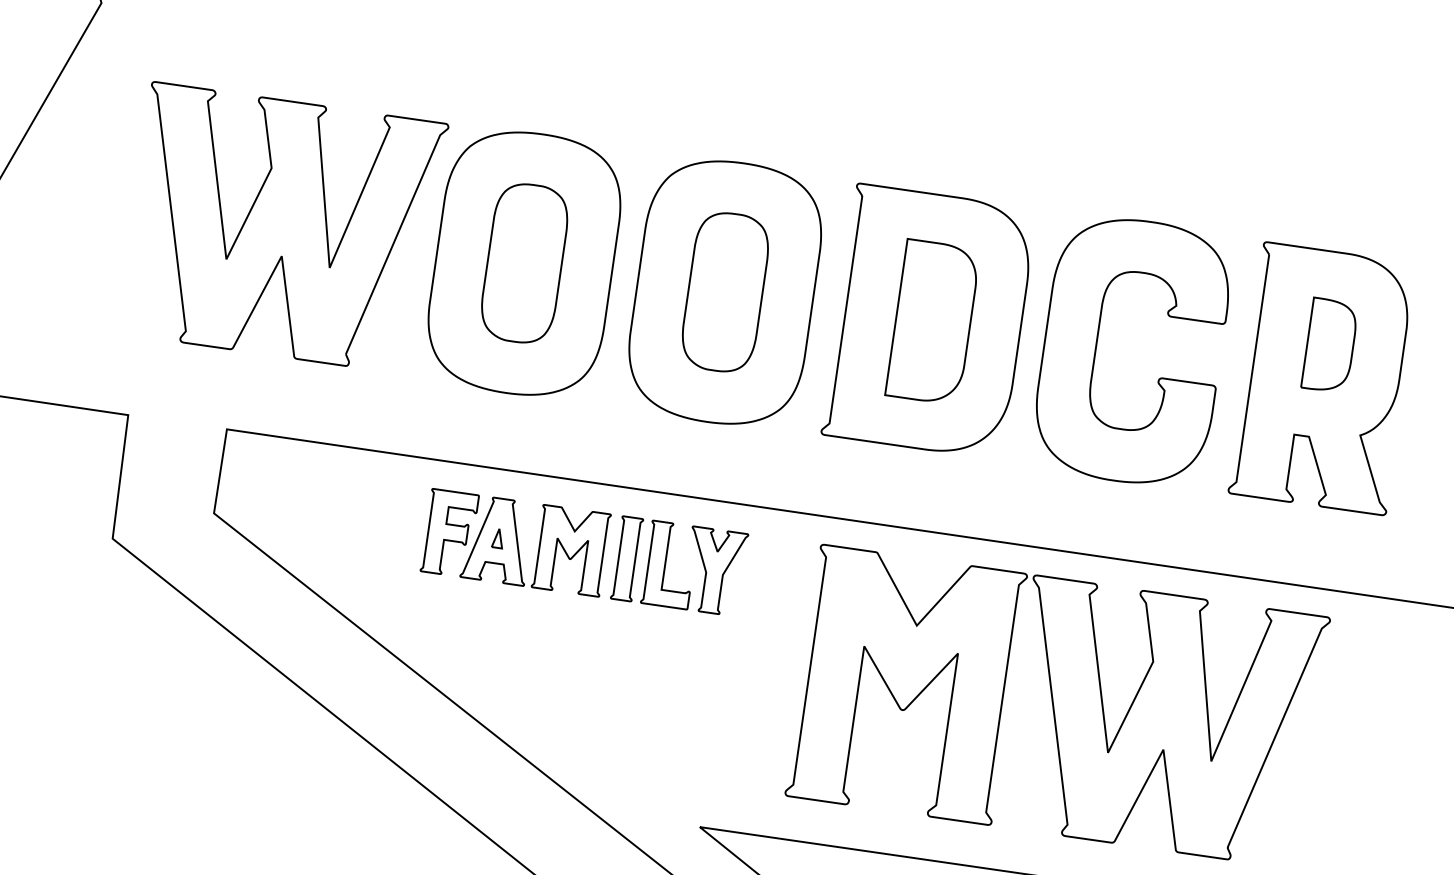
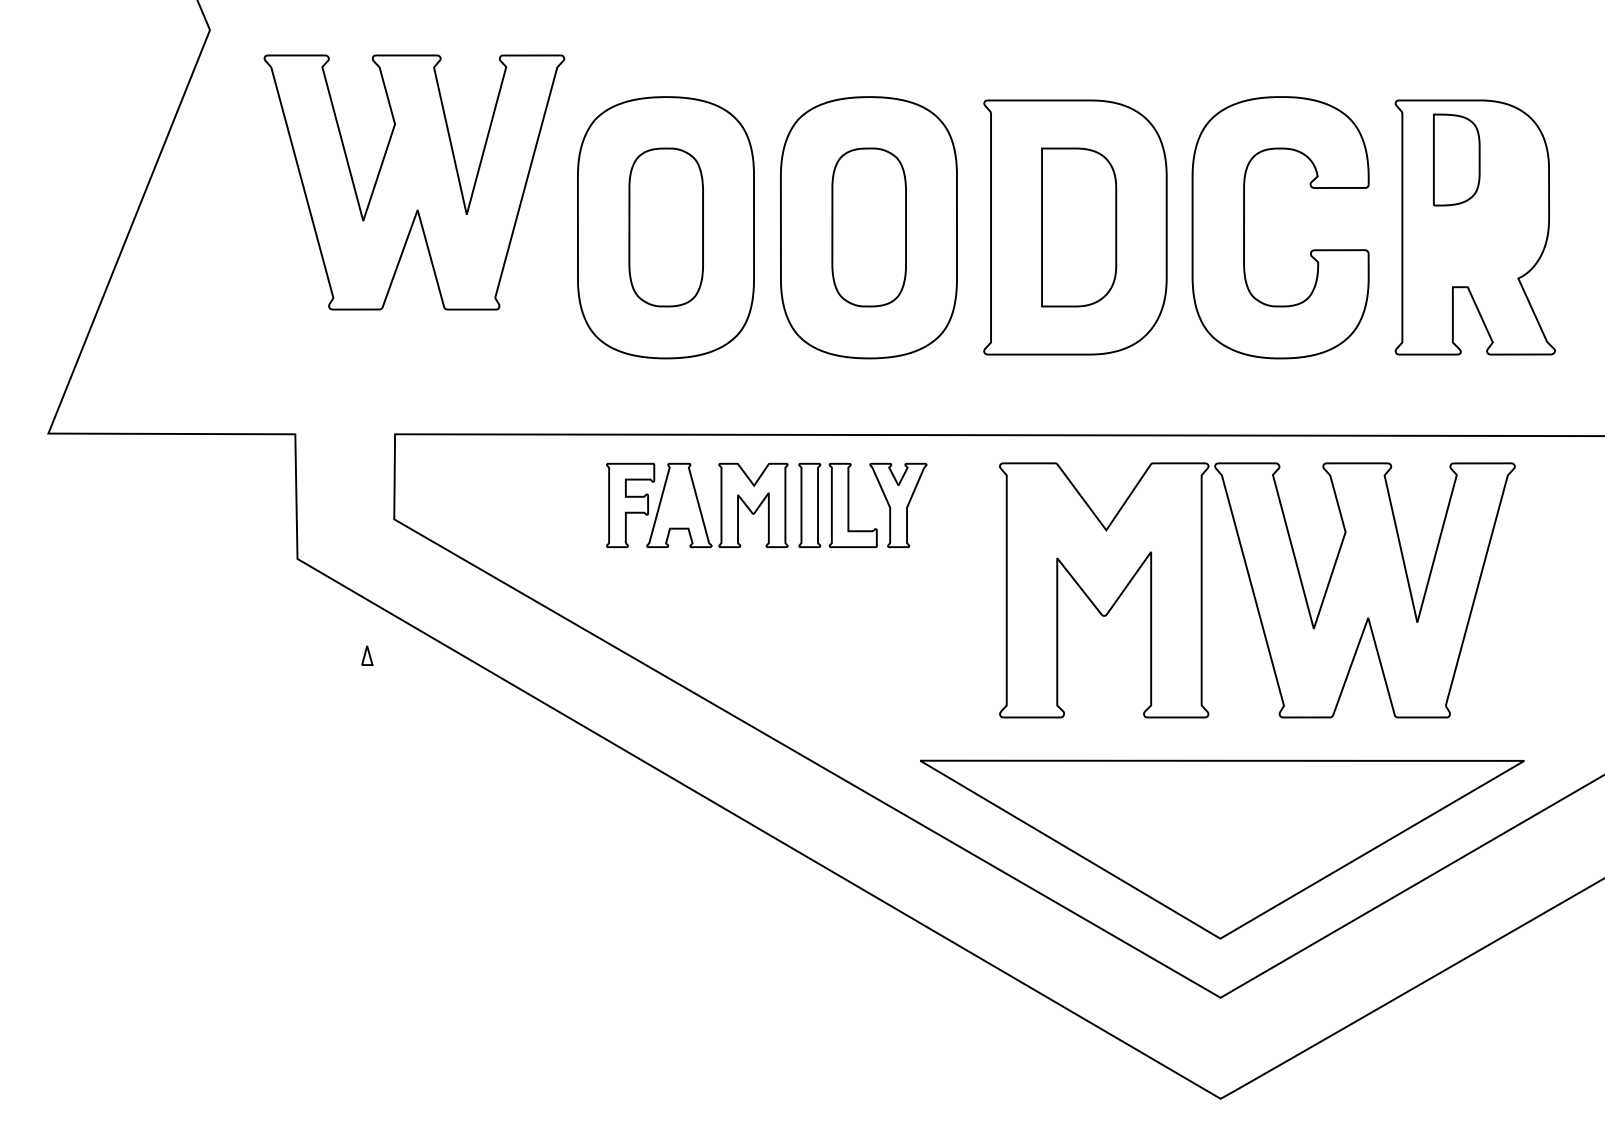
part: (282, 228) -> (414, 182), moved
part: (1330, 345) -> (1456, 159), moved
part: (498, 538) -> (367, 655), moved

